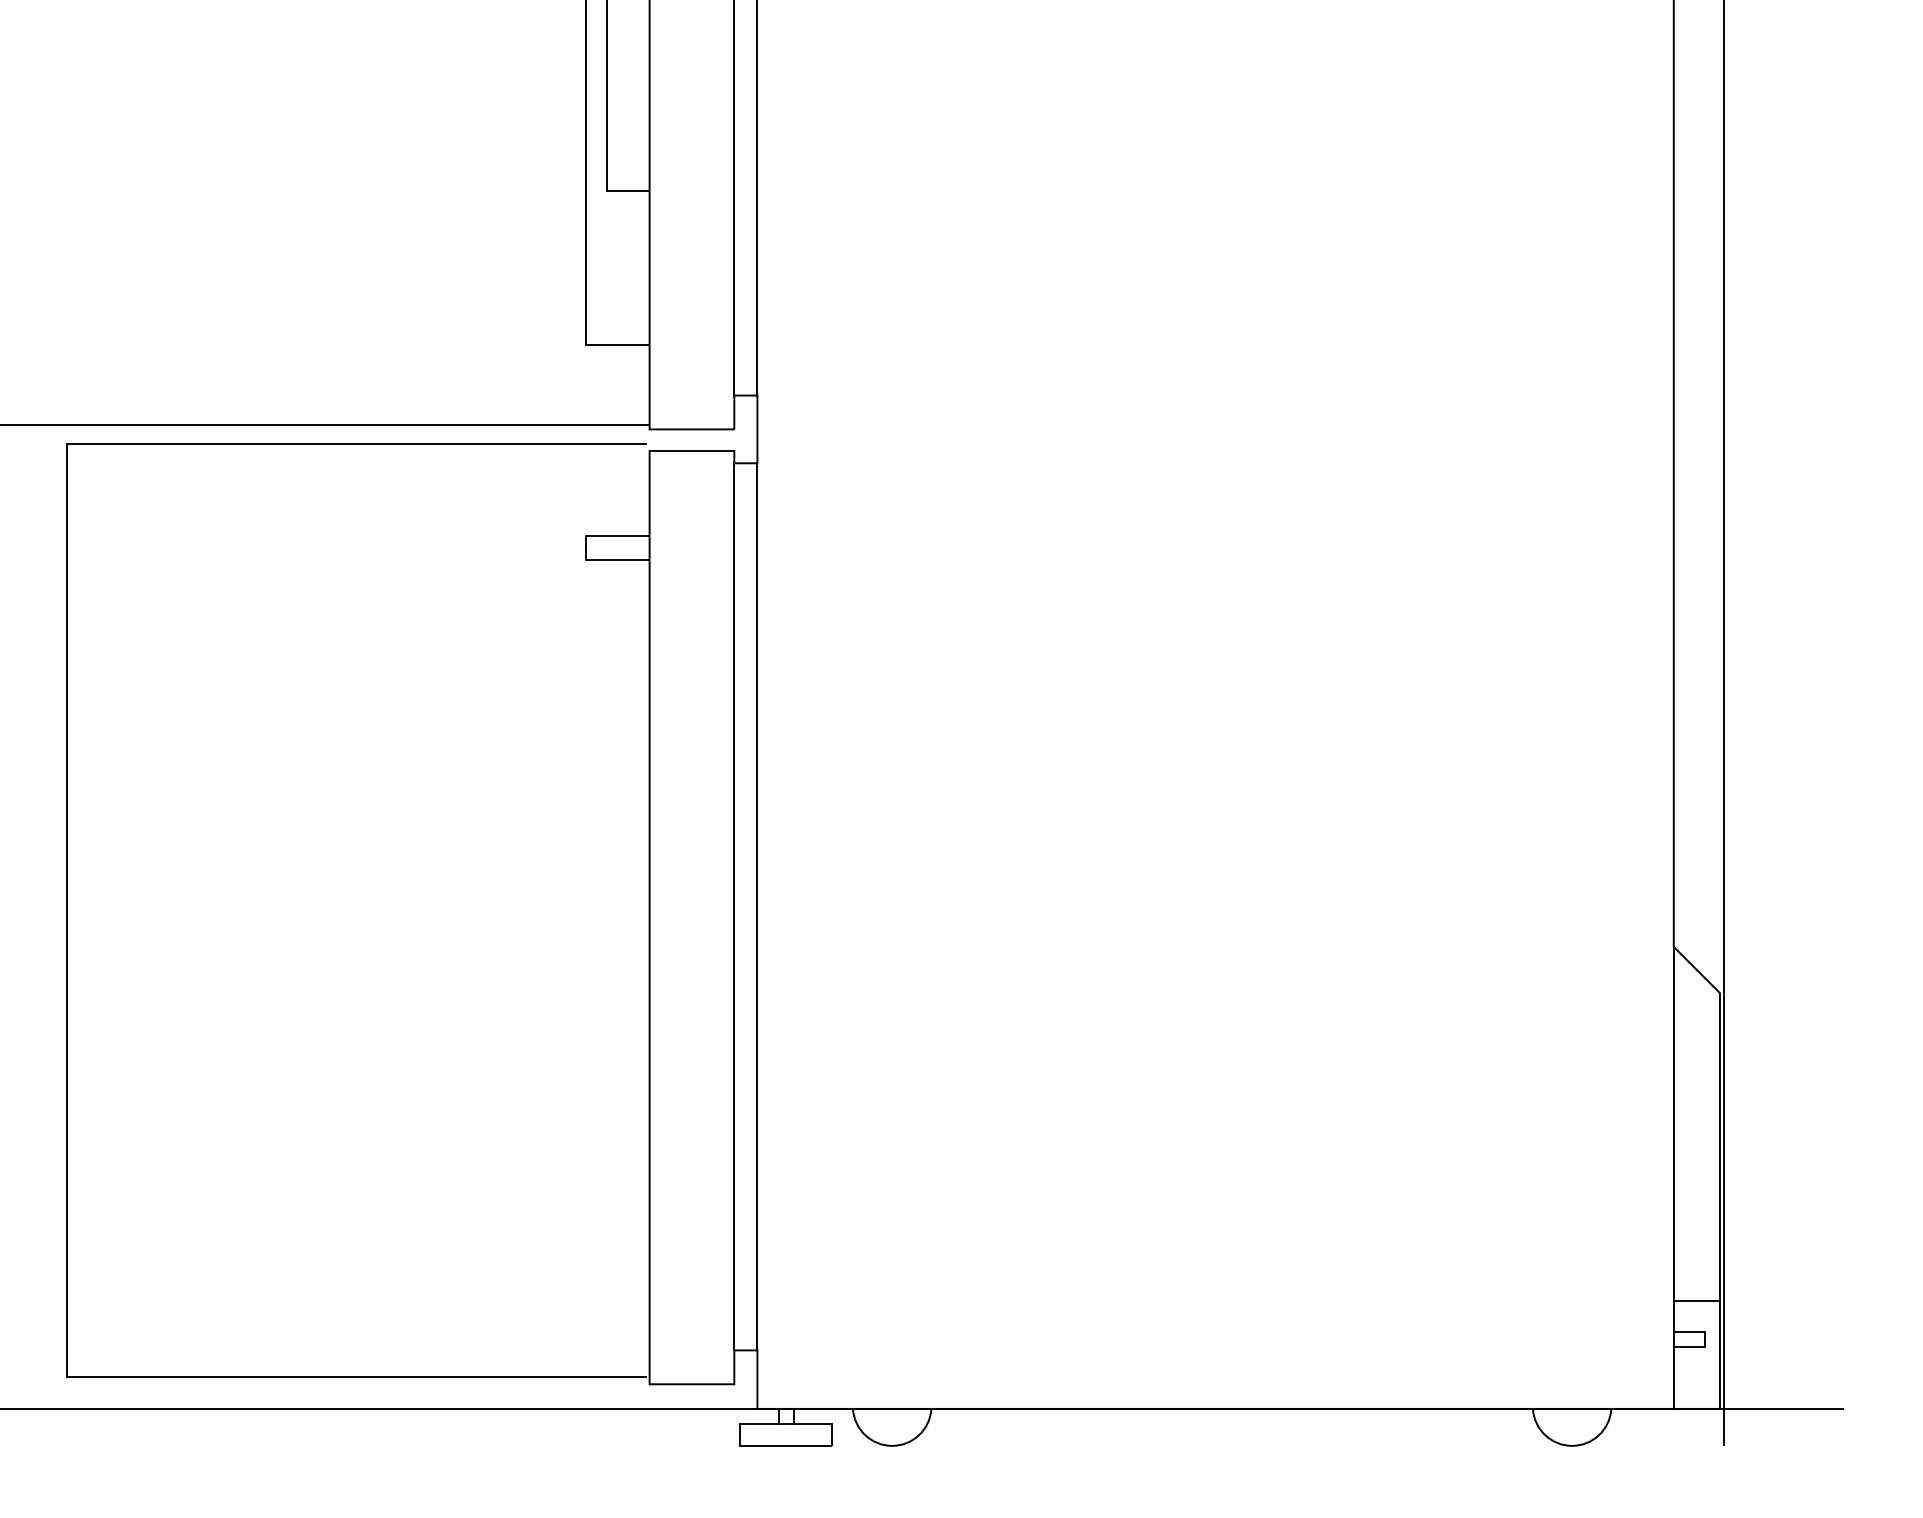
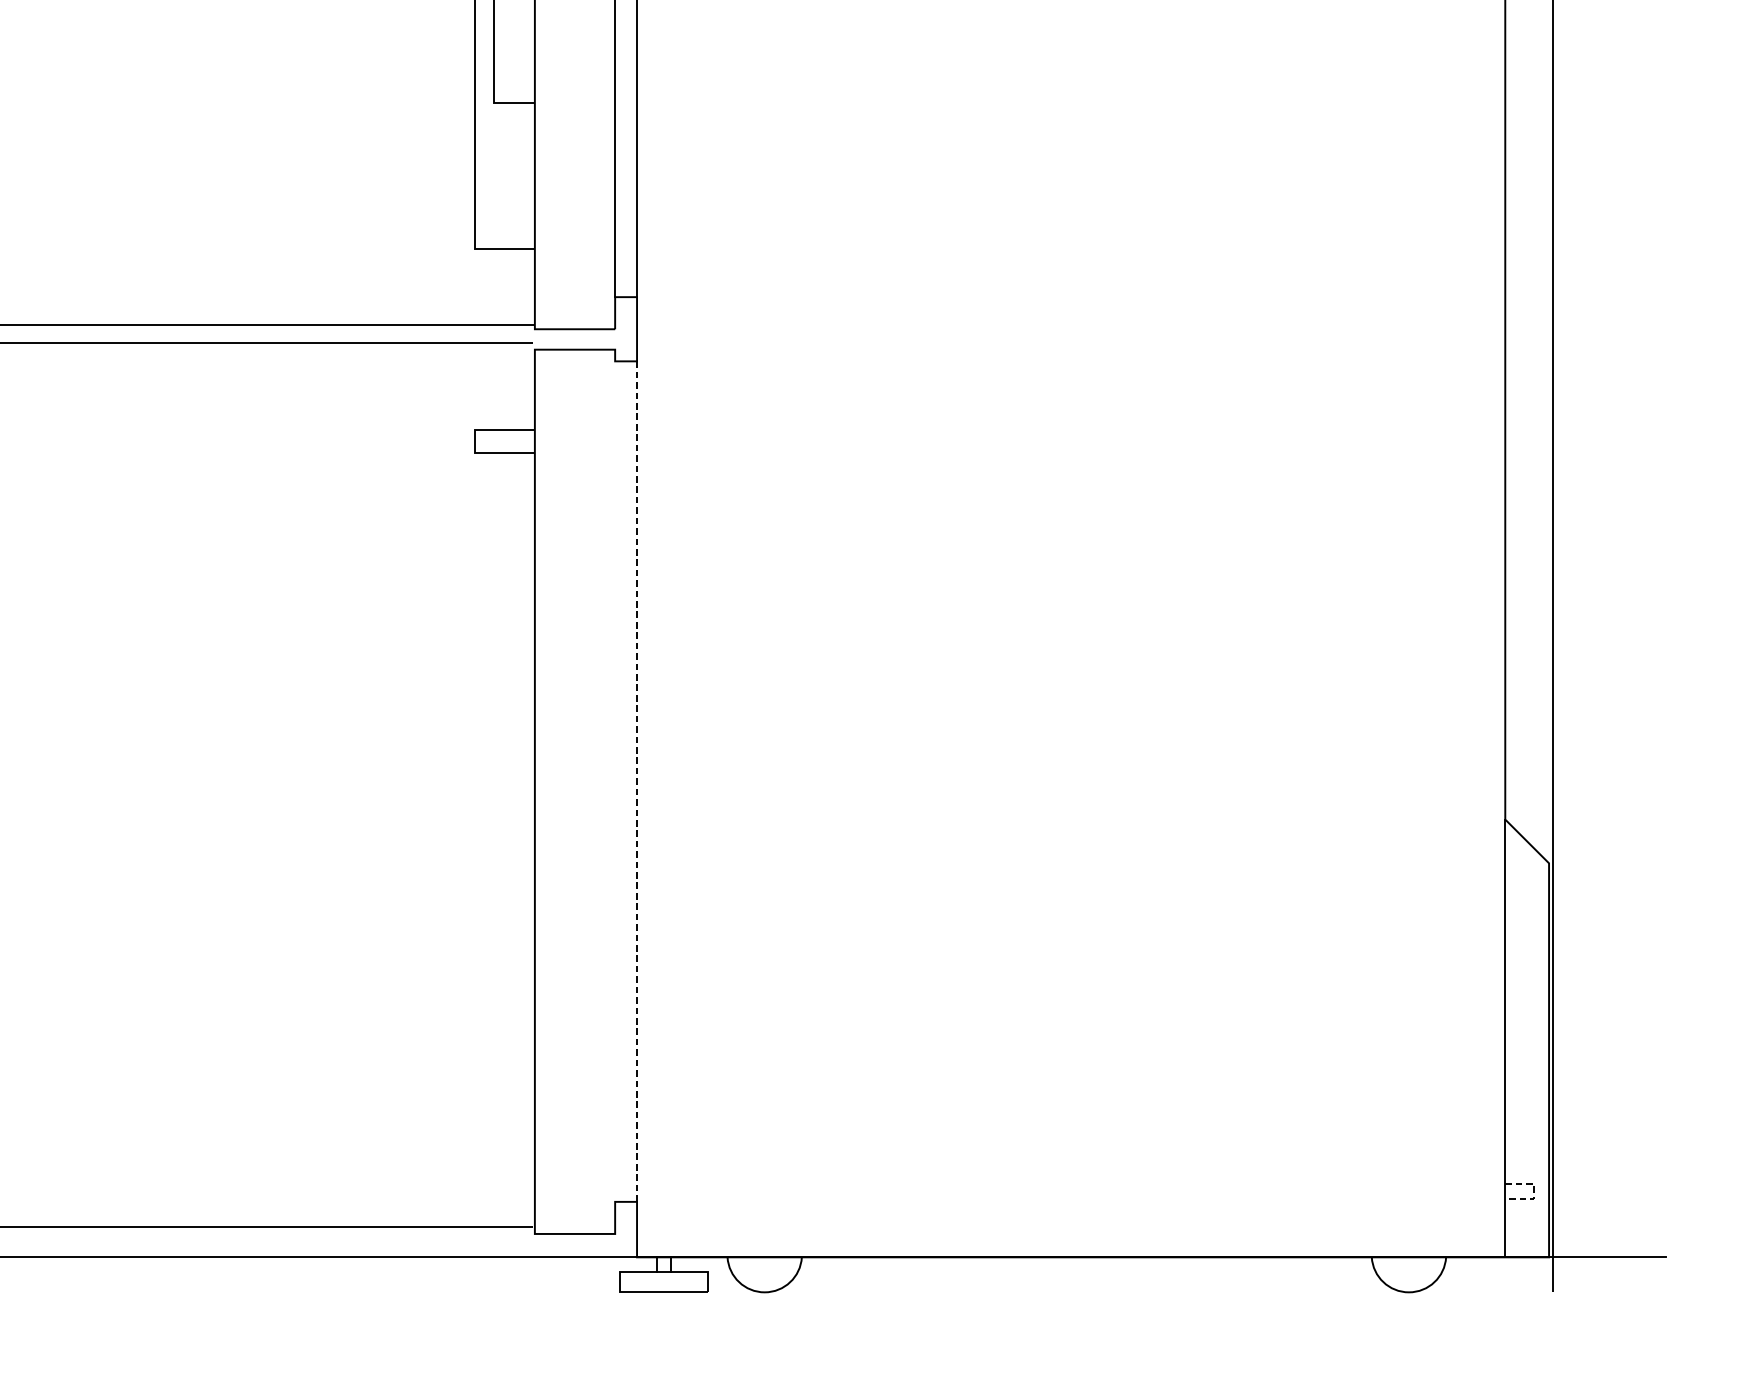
line: (734, 906) -> (615, 781), removed
line: (757, 906) -> (637, 781), solid -> dashed
line: (1696, 1301) -> (1526, 1155), removed
line: (1704, 1339) -> (1534, 1191), solid -> dashed

